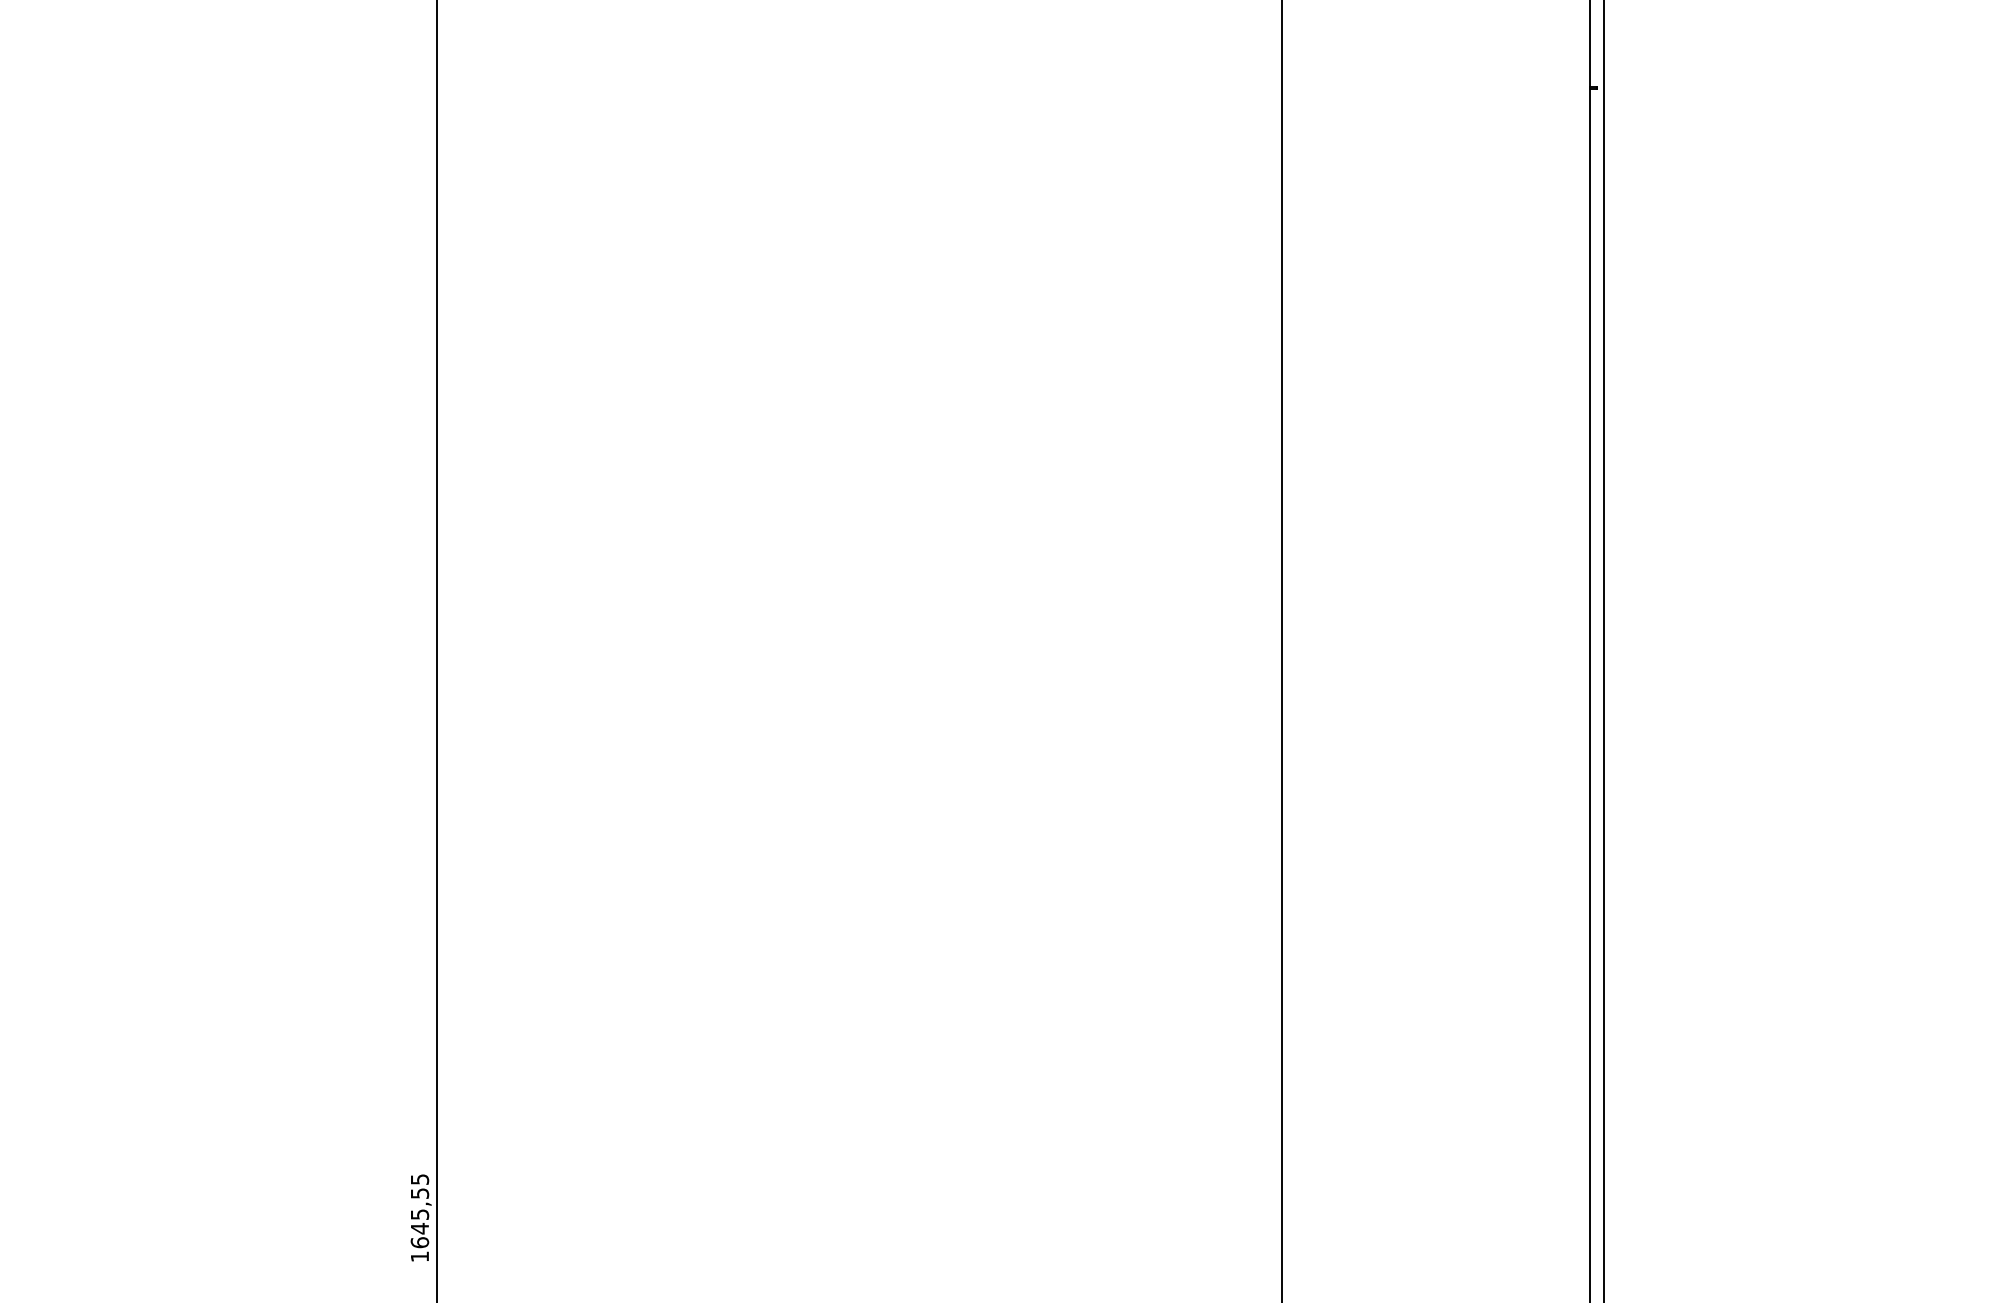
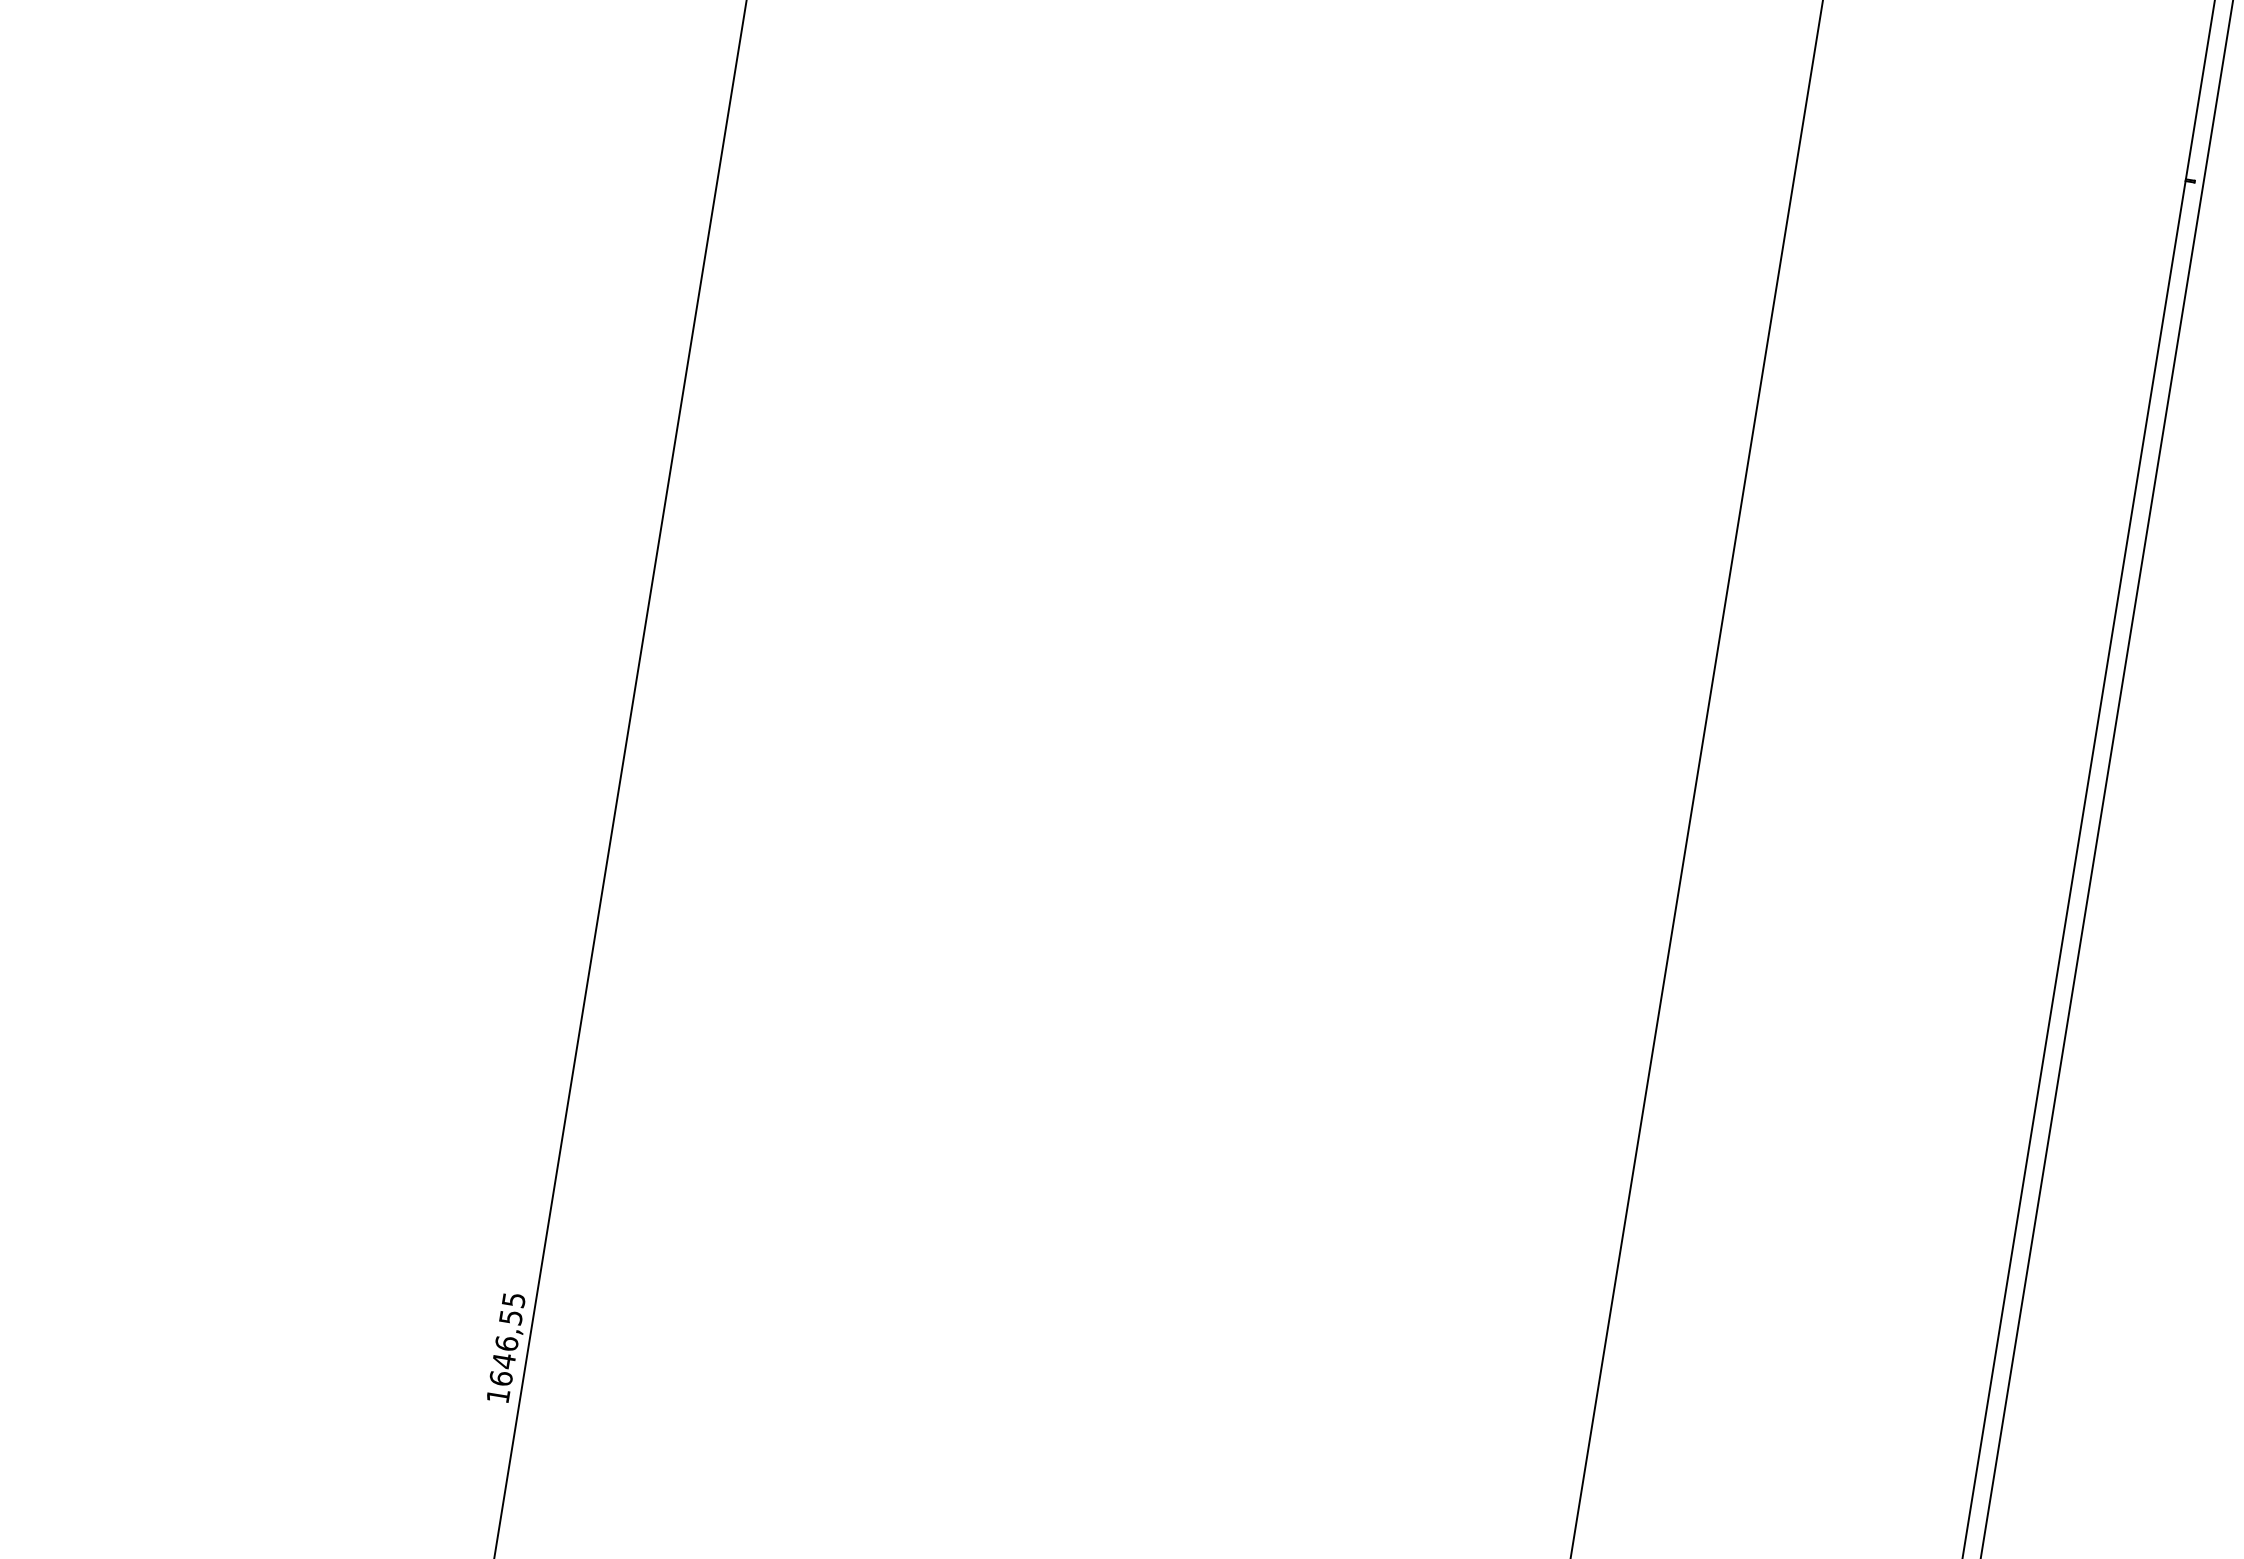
text: (419, 1214) -> (506, 1343), 1645,55 -> 1646,55

